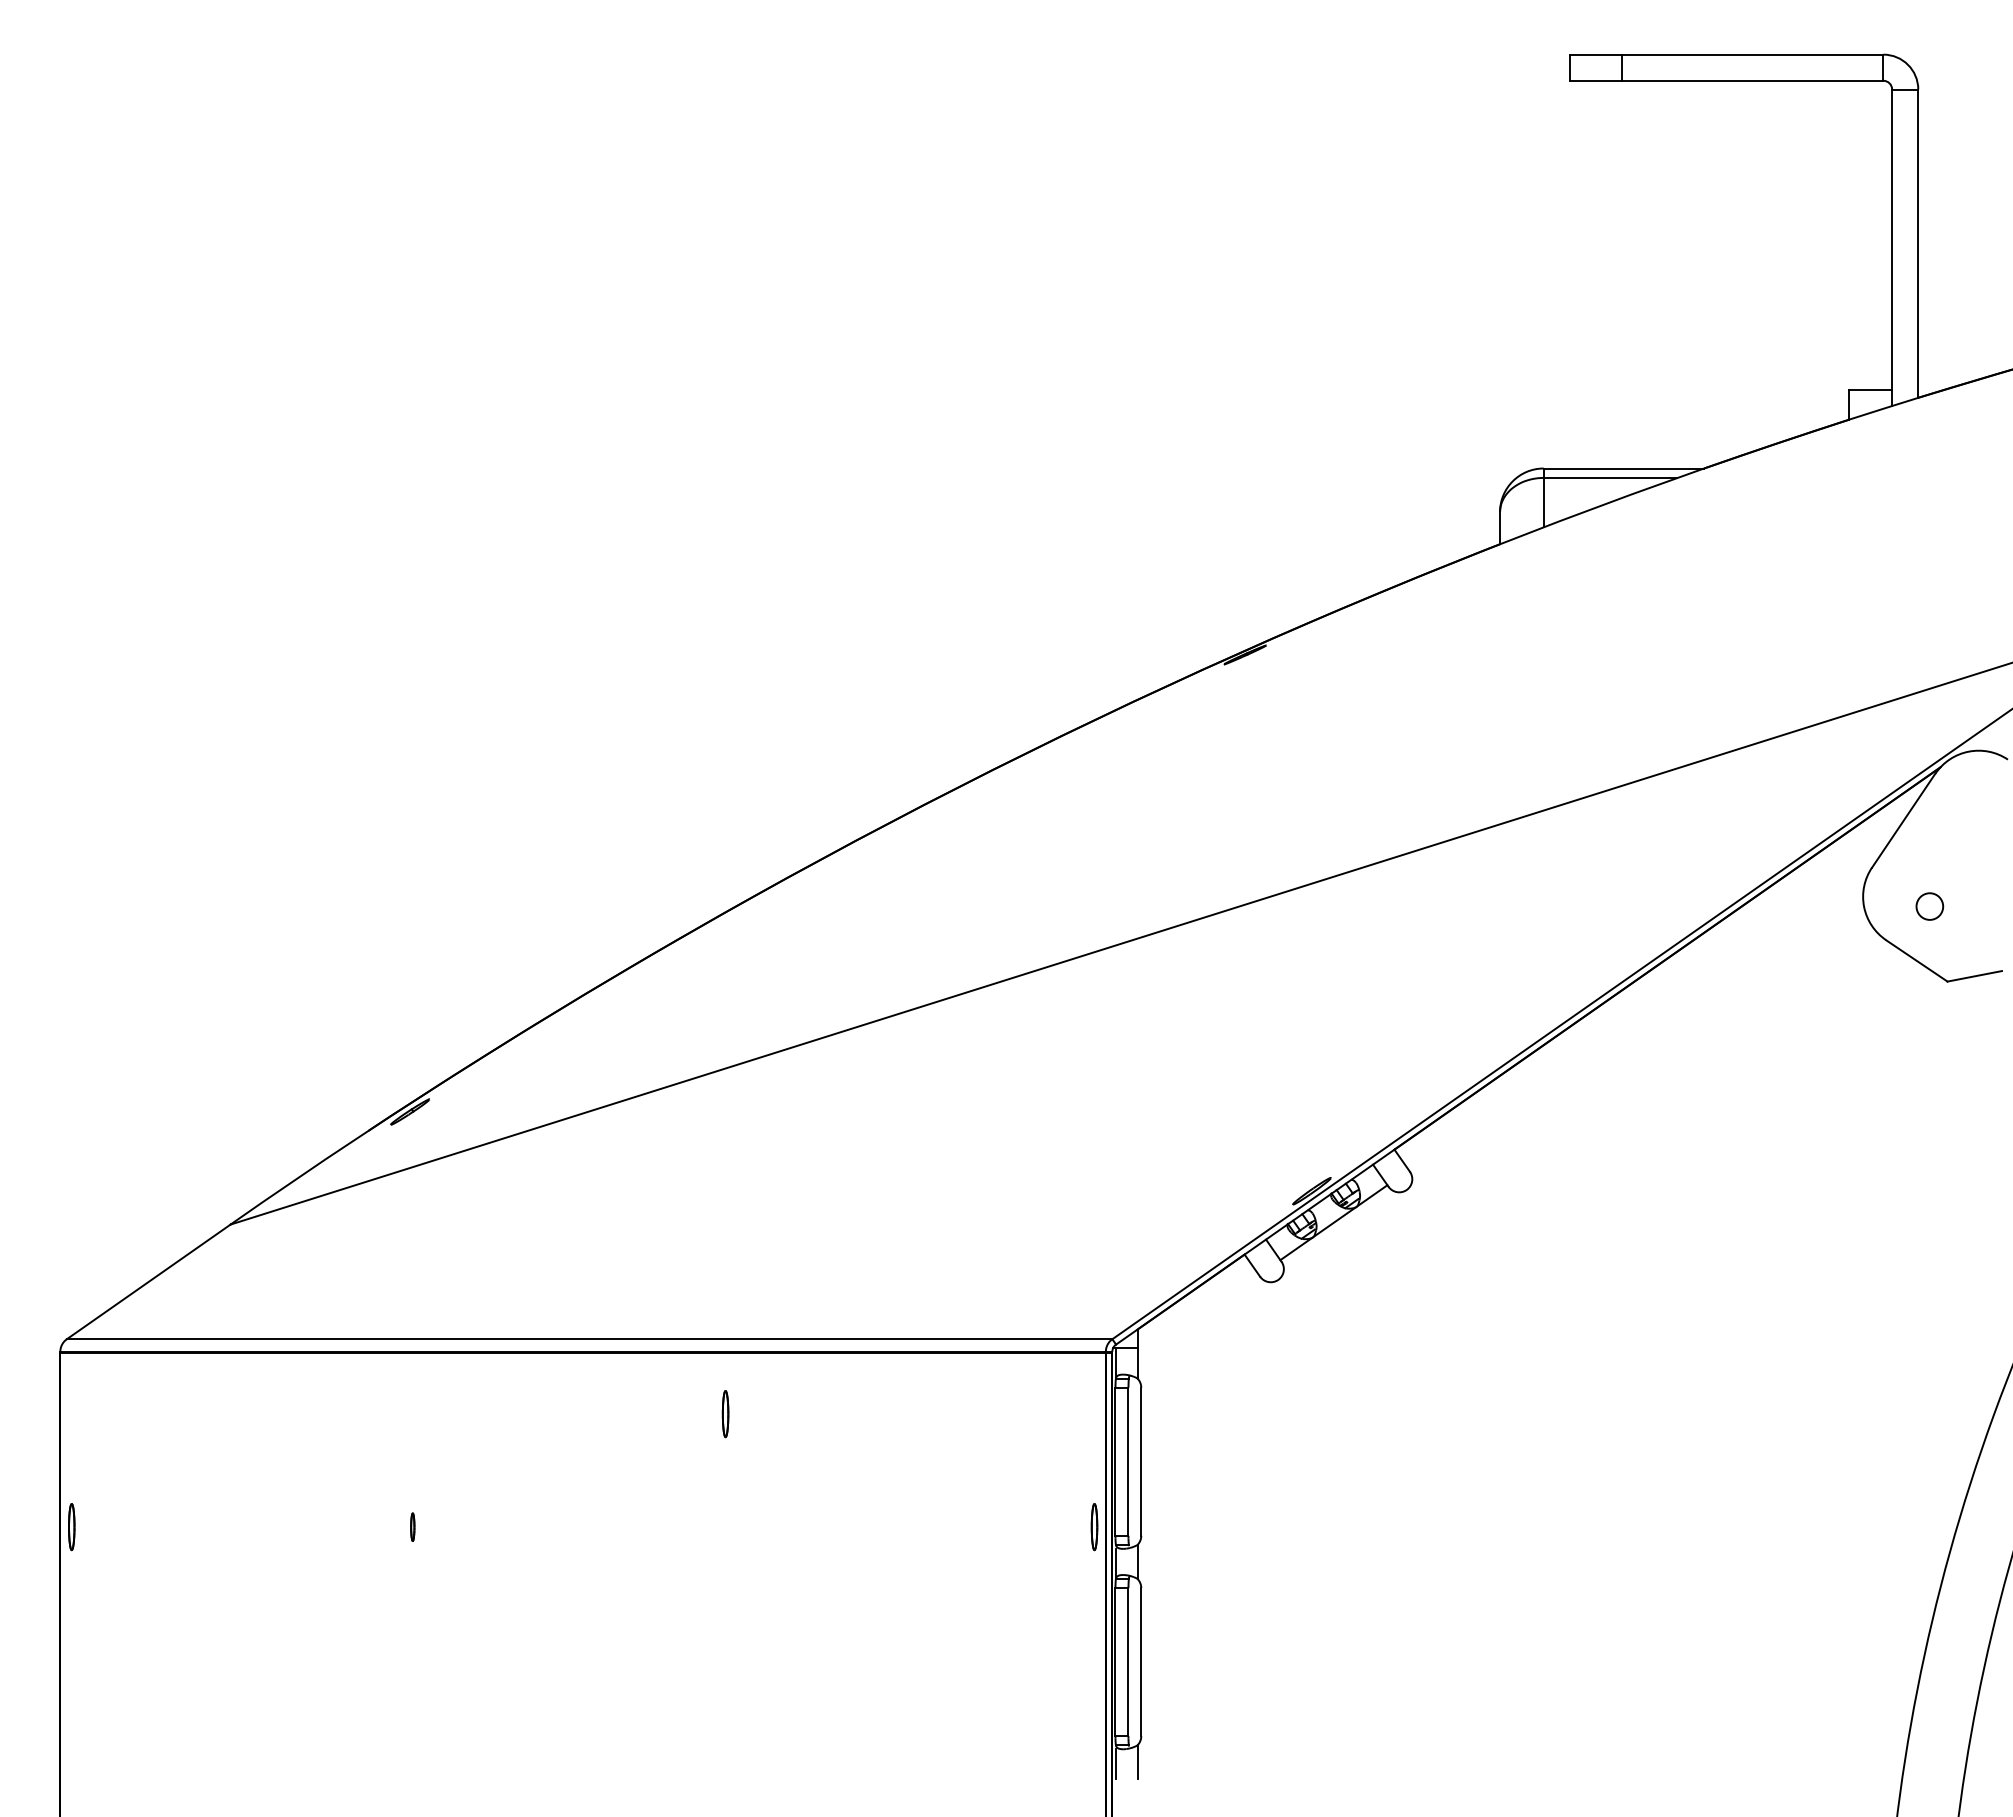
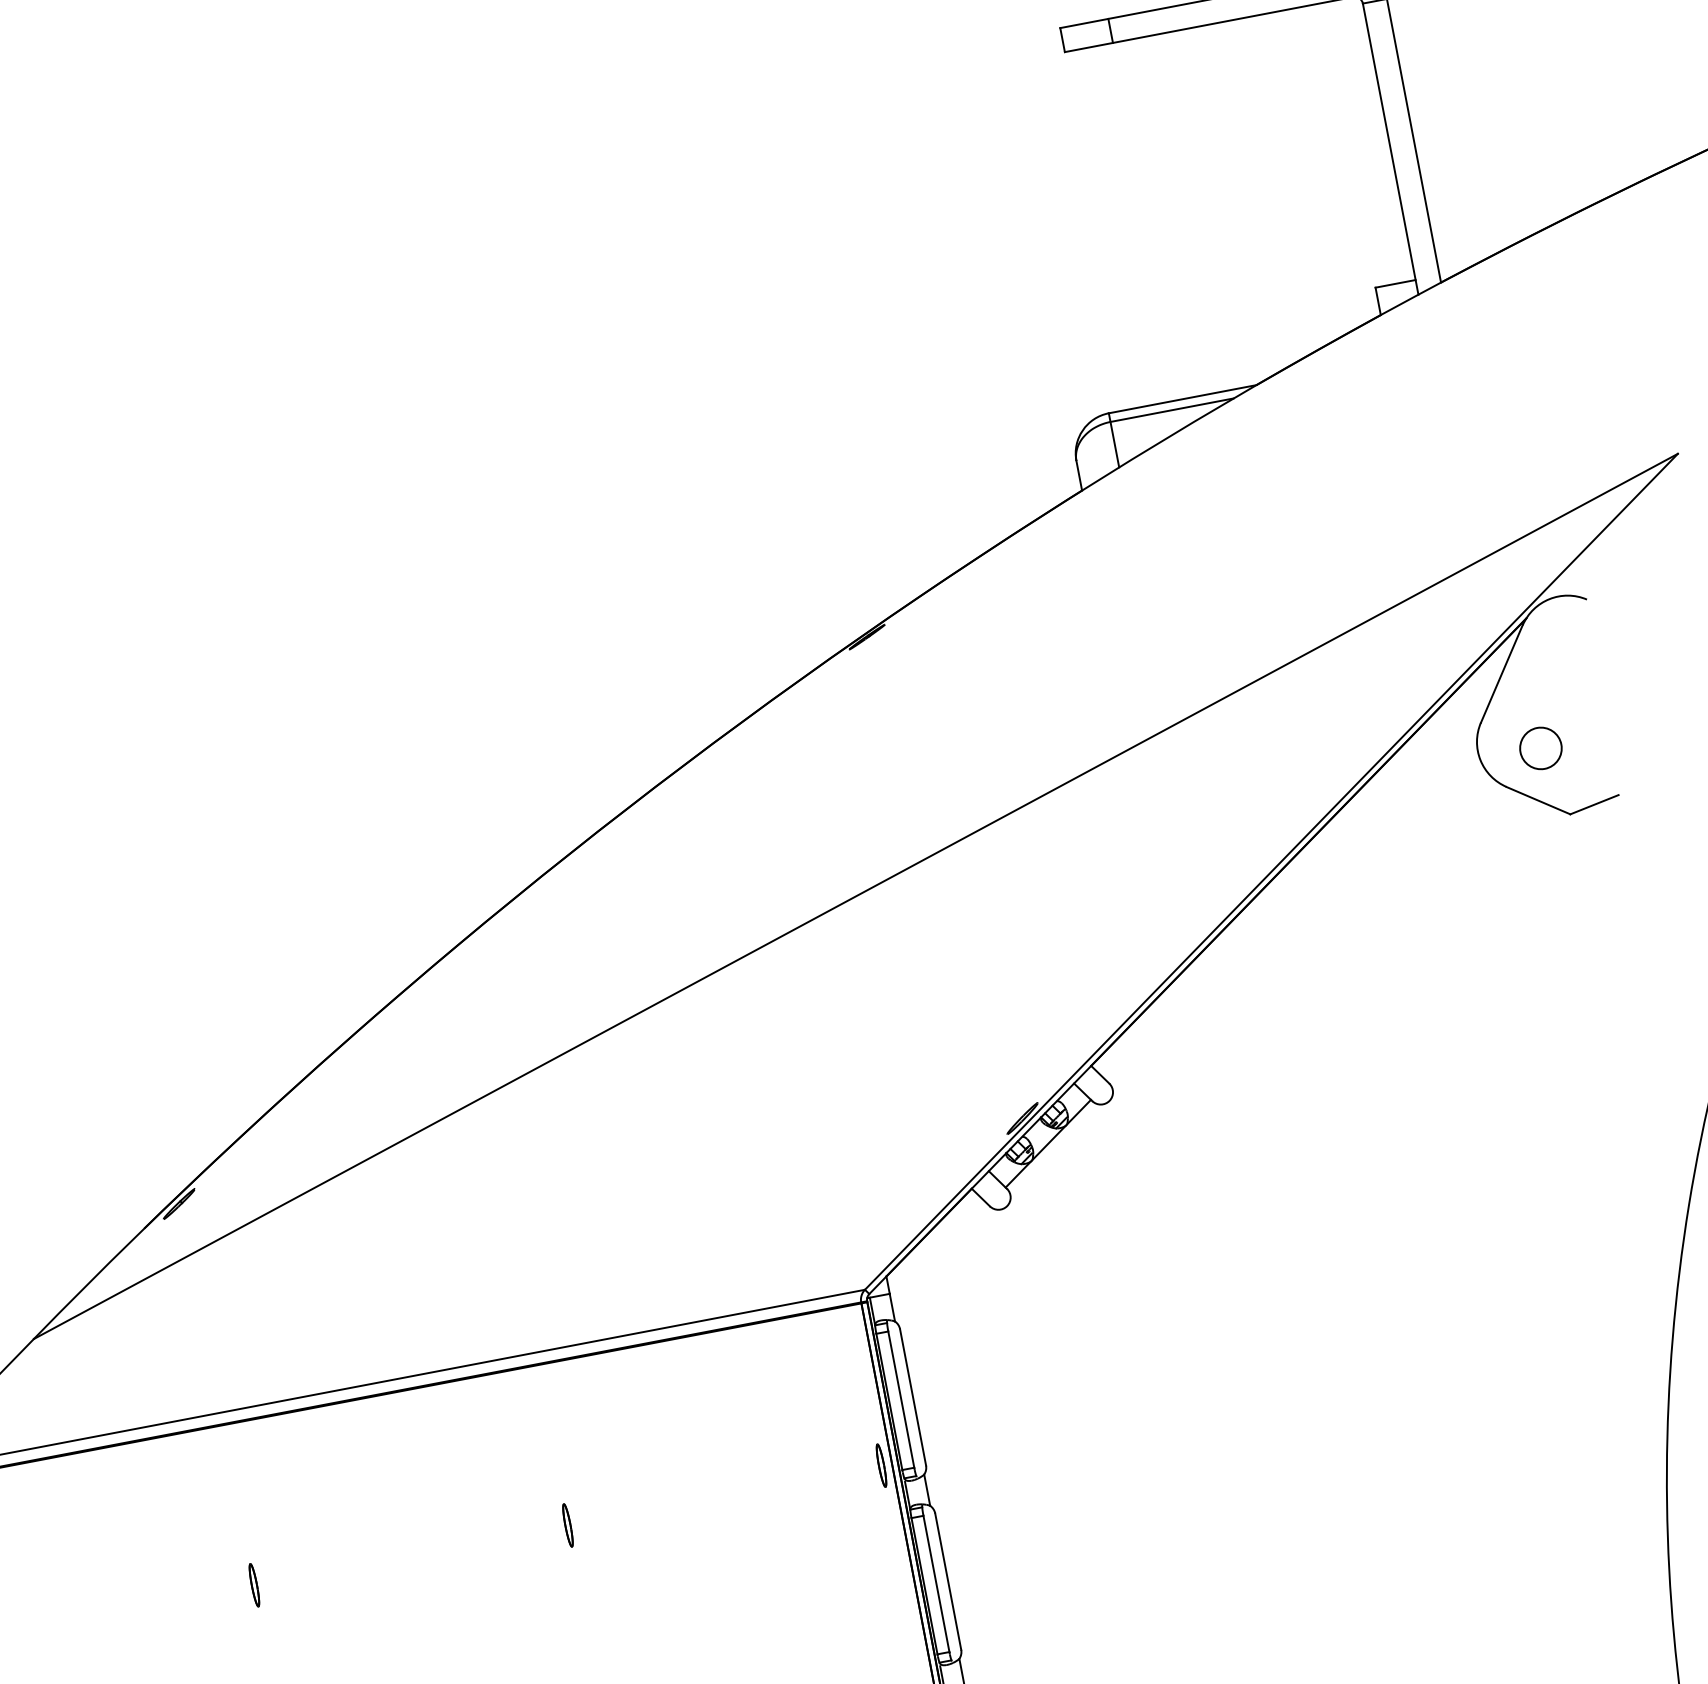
circle: (1929, 906) -> (1540, 748), size x1.67
part: (725, 1414) -> (567, 1525), moved
part: (412, 1527) -> (254, 1585), size x1.67

